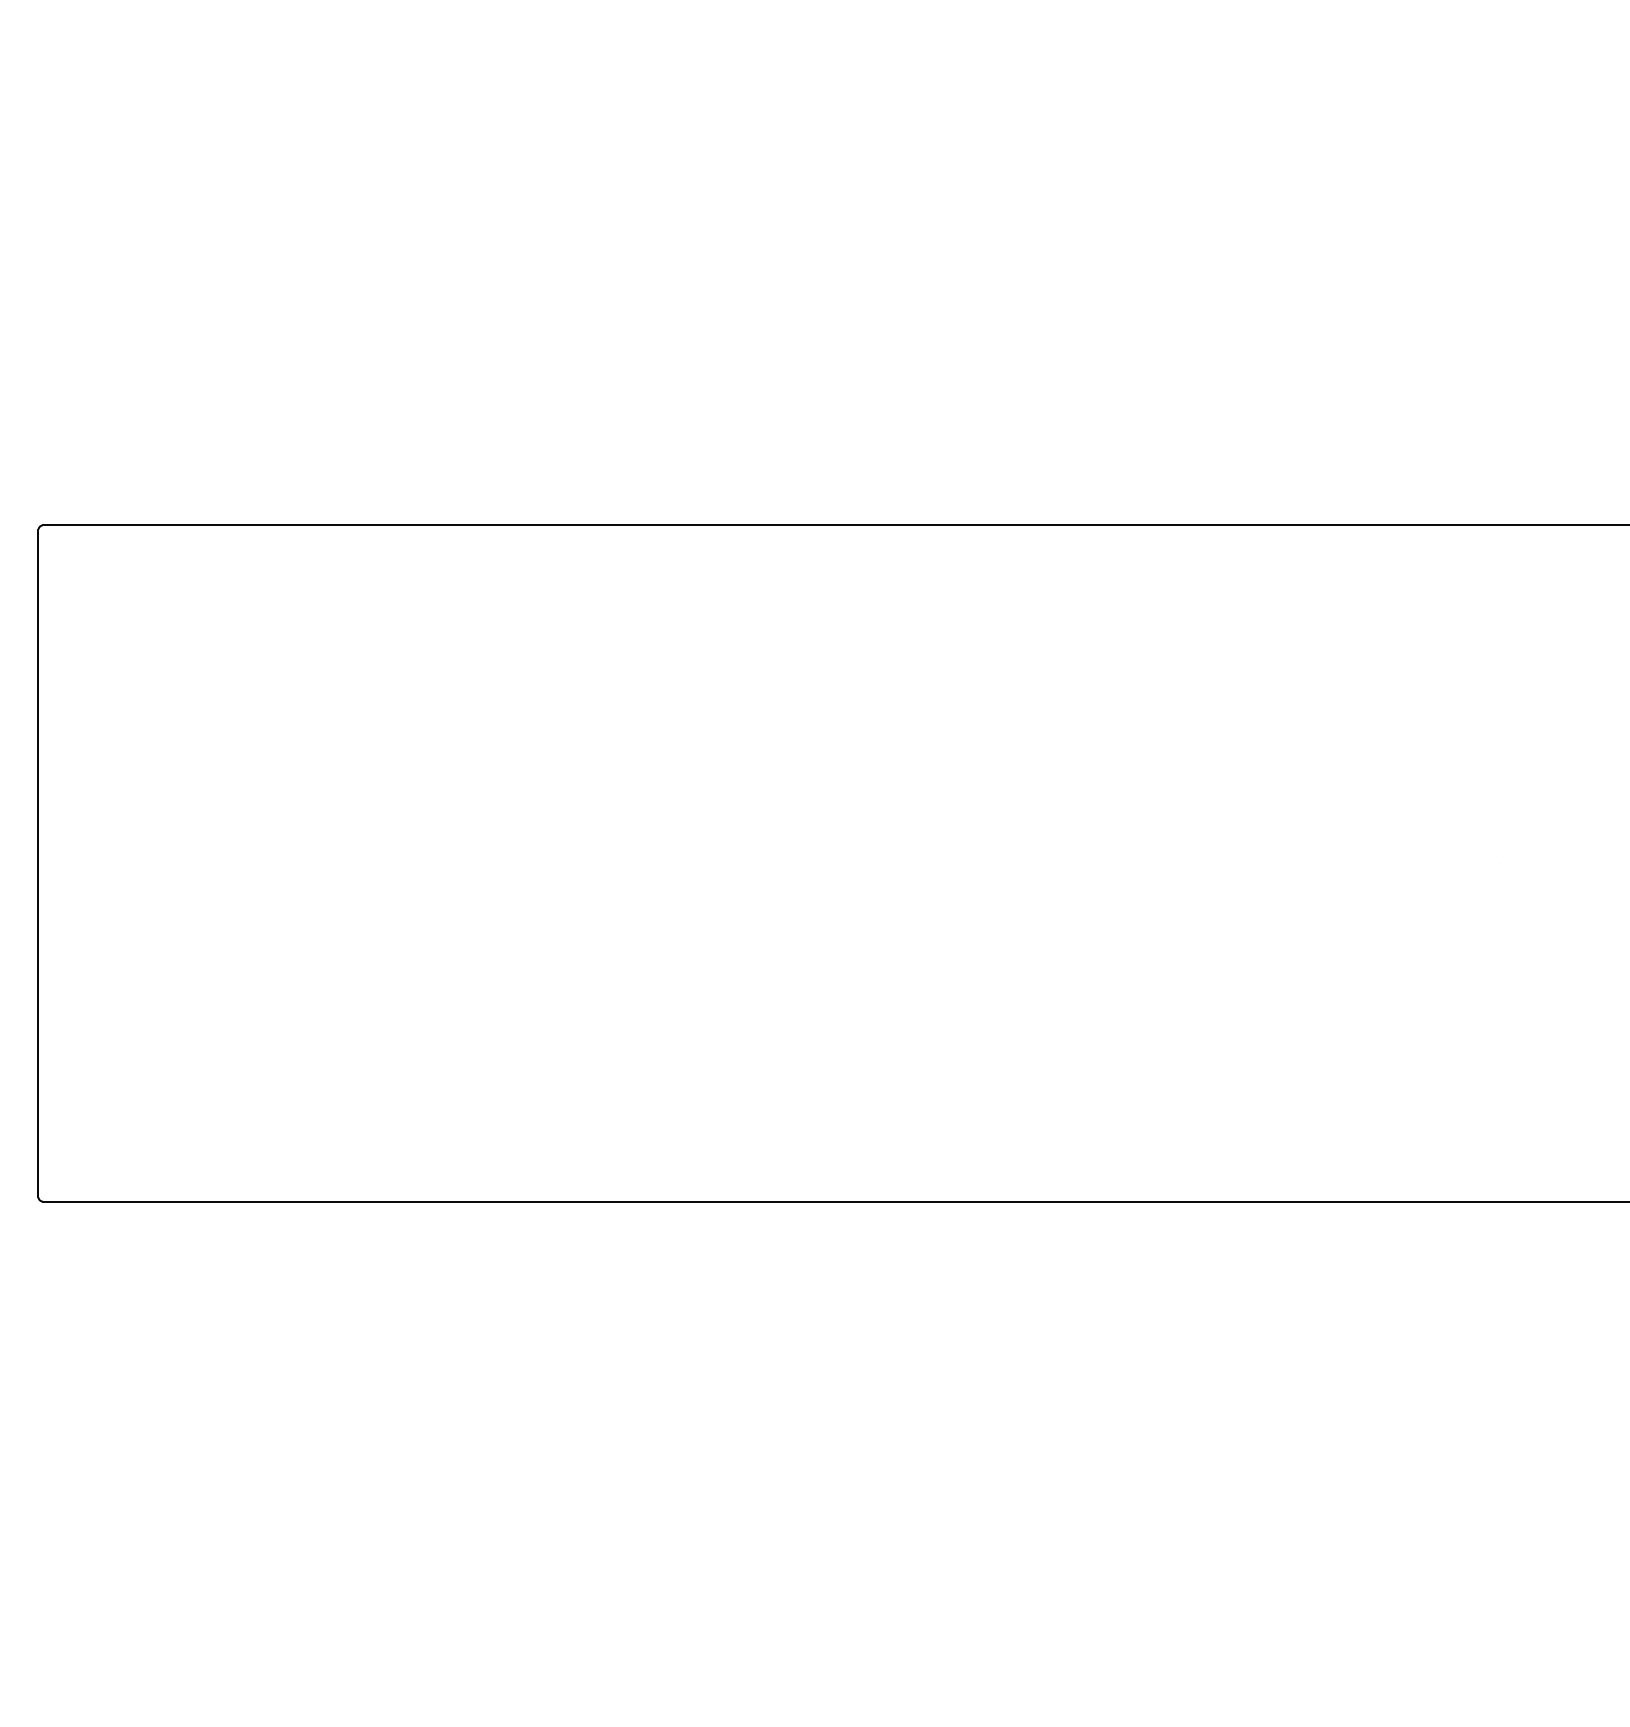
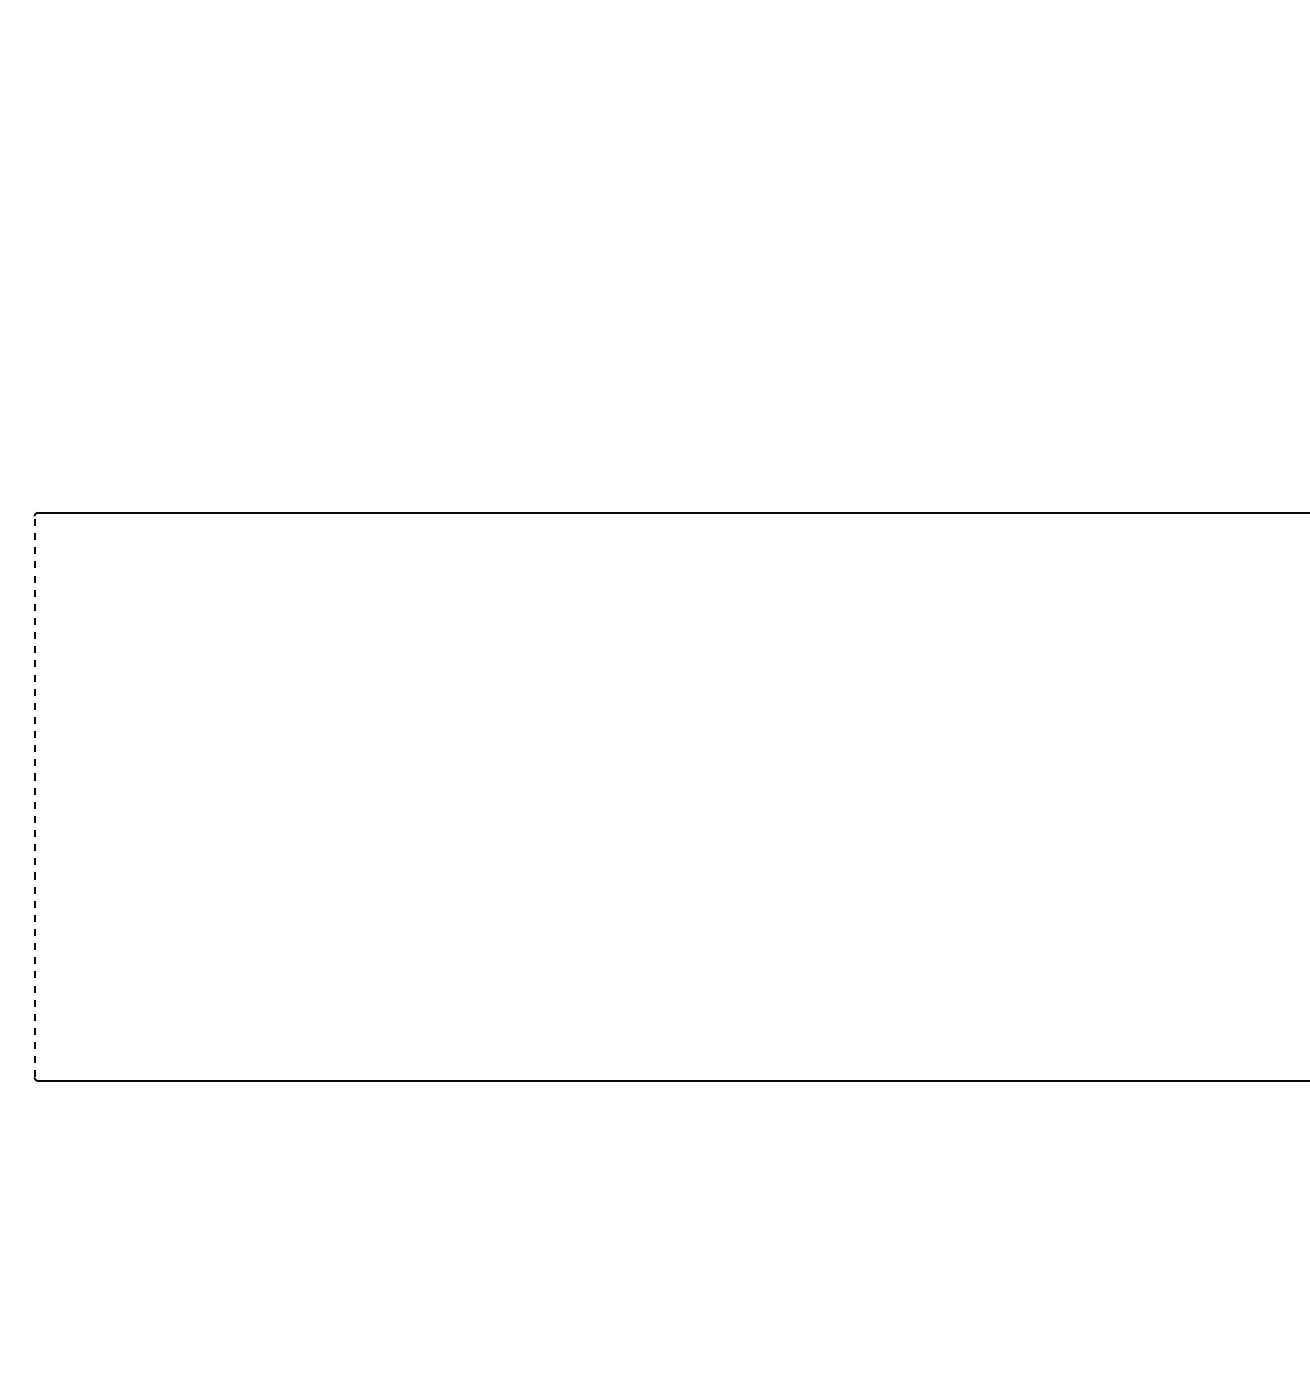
line: (38, 863) -> (34, 796), solid -> dashed

